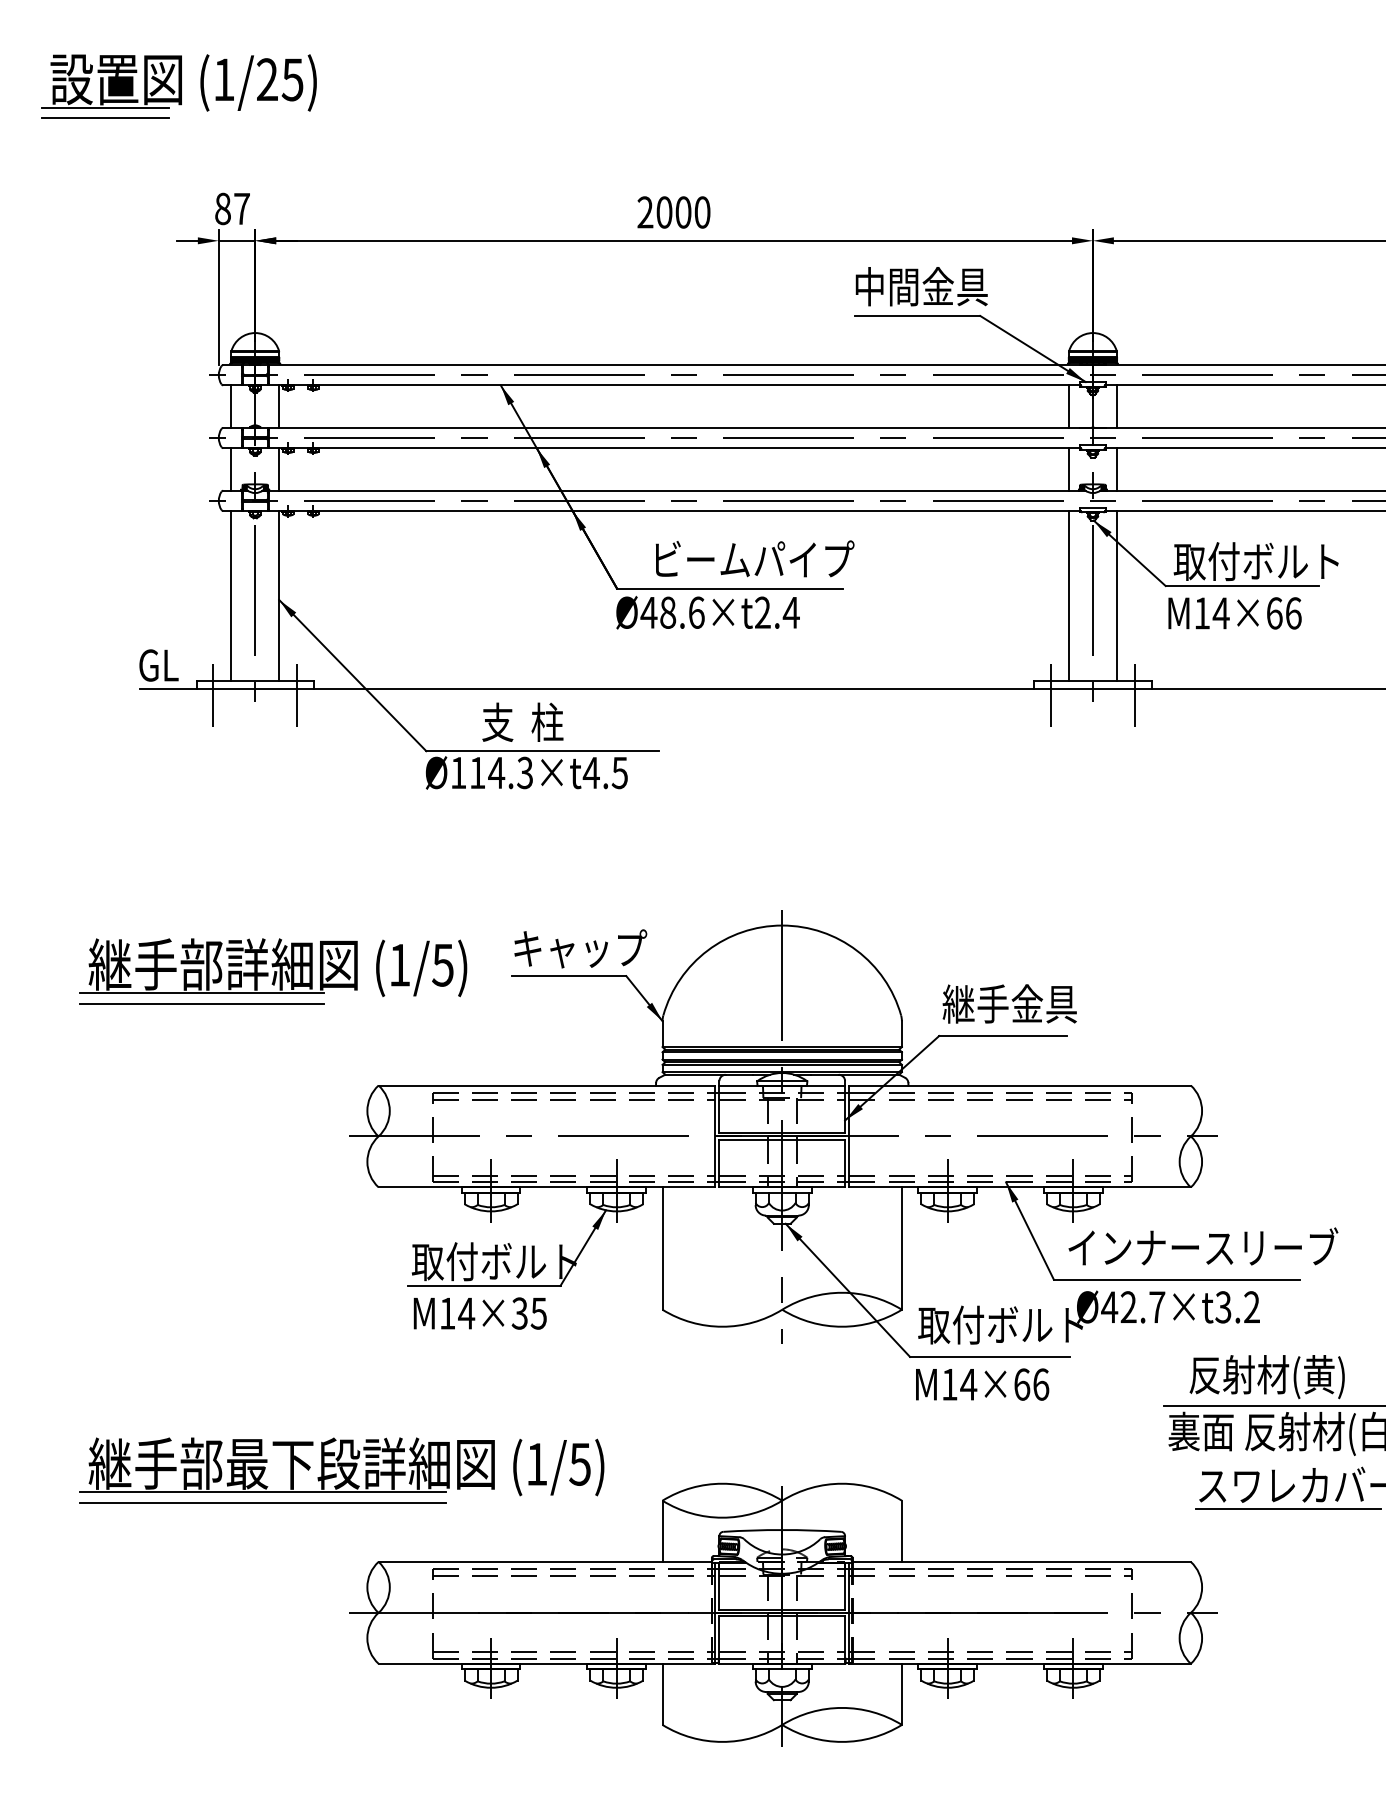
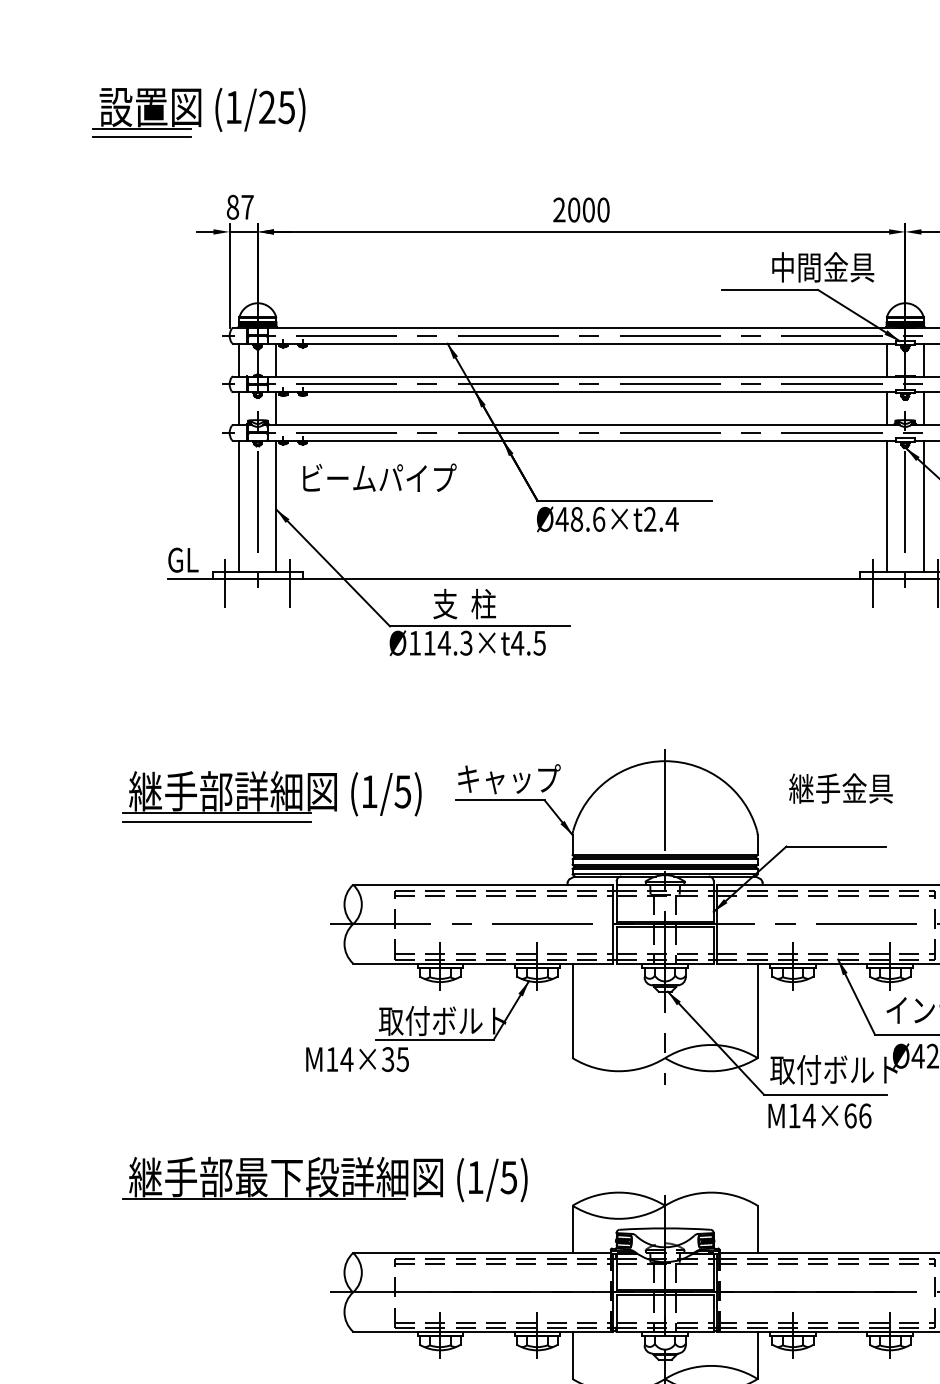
text: (921, 286) -> (823, 267), moved
text: (754, 558) -> (379, 477), moved
text: (1009, 1003) -> (840, 788), moved
text: (479, 1313) -> (356, 1059), moved
line: (263, 1502) -> (264, 1207), removed

